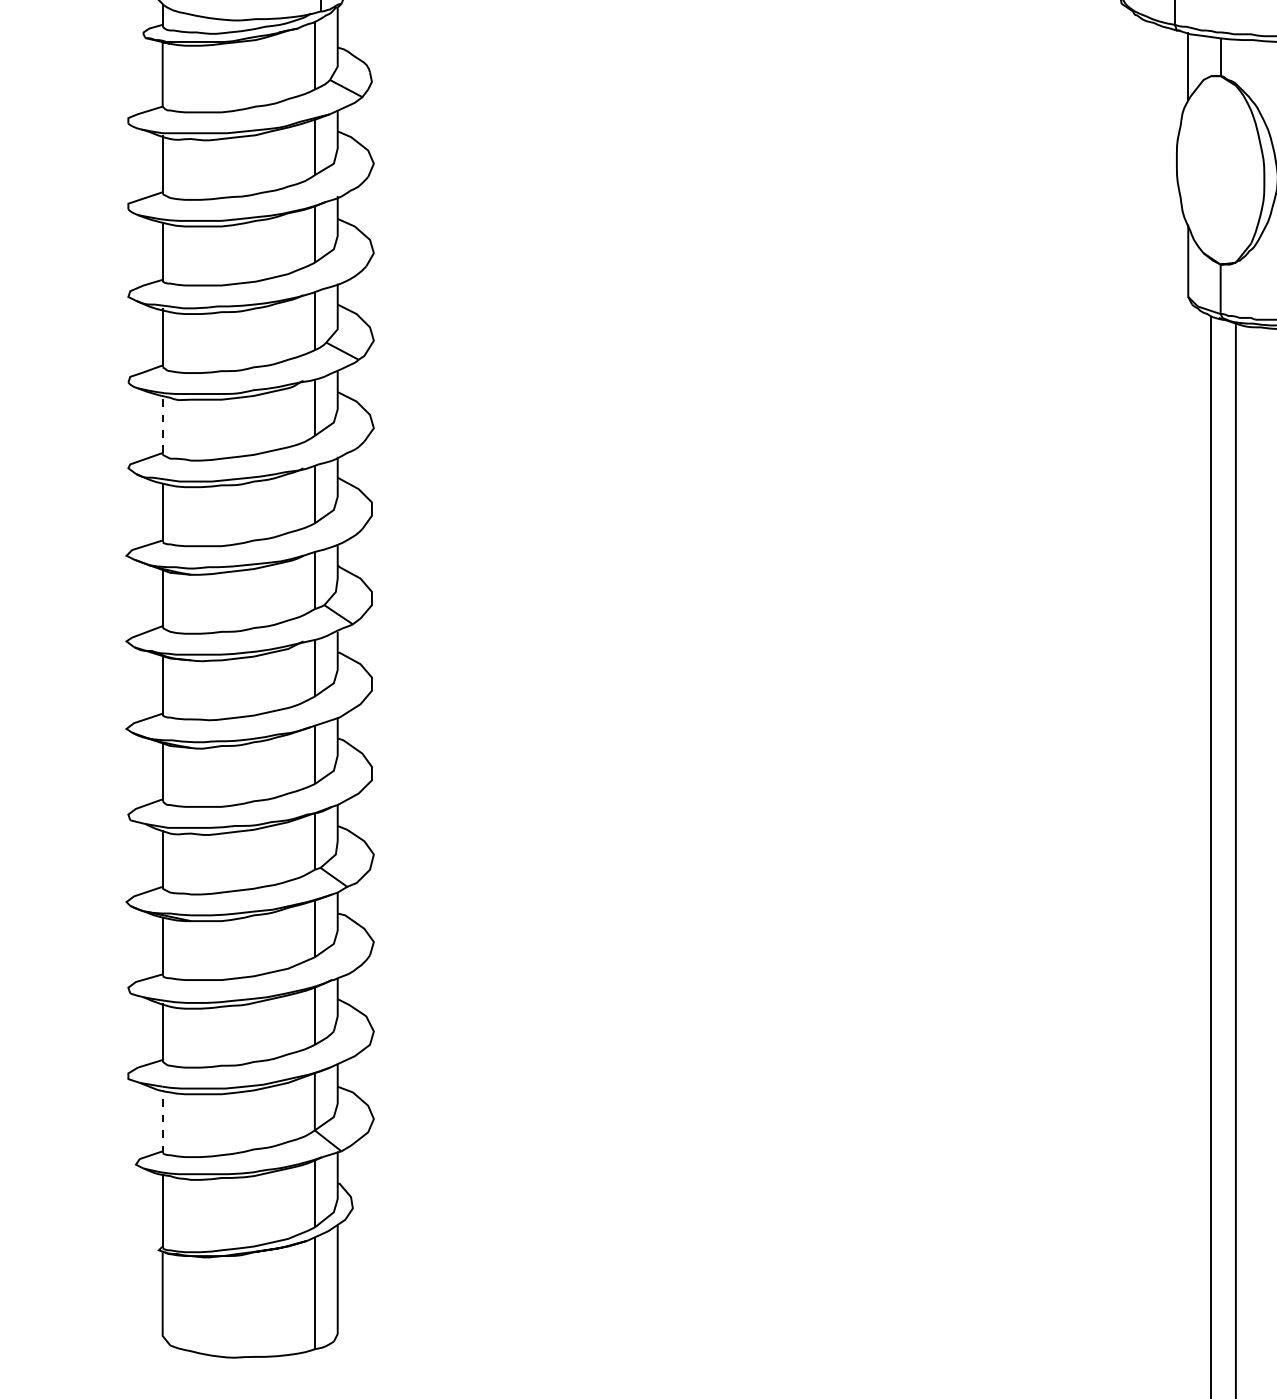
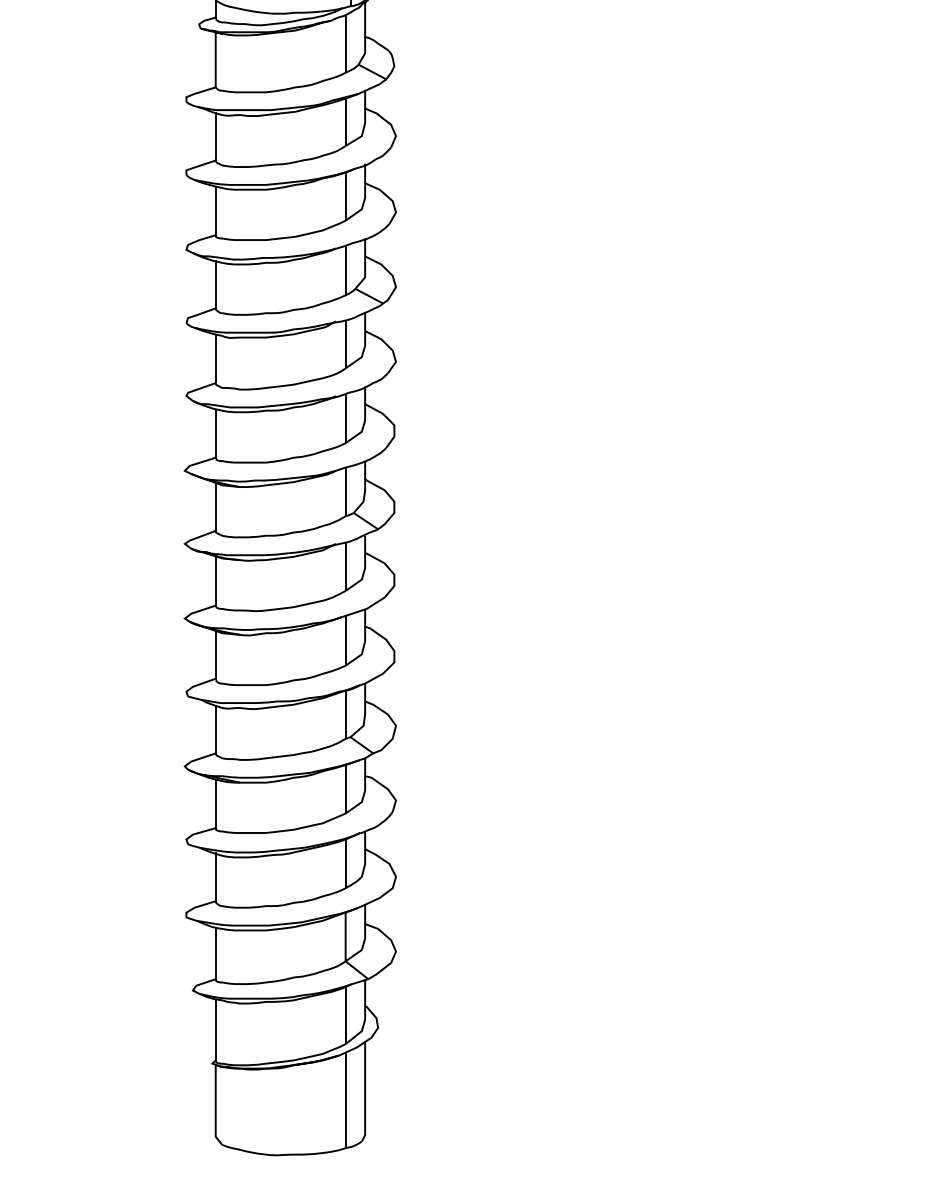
line: (162, 424) -> (215, 358), dashed -> solid
line: (162, 1121) -> (215, 953), dashed -> solid

